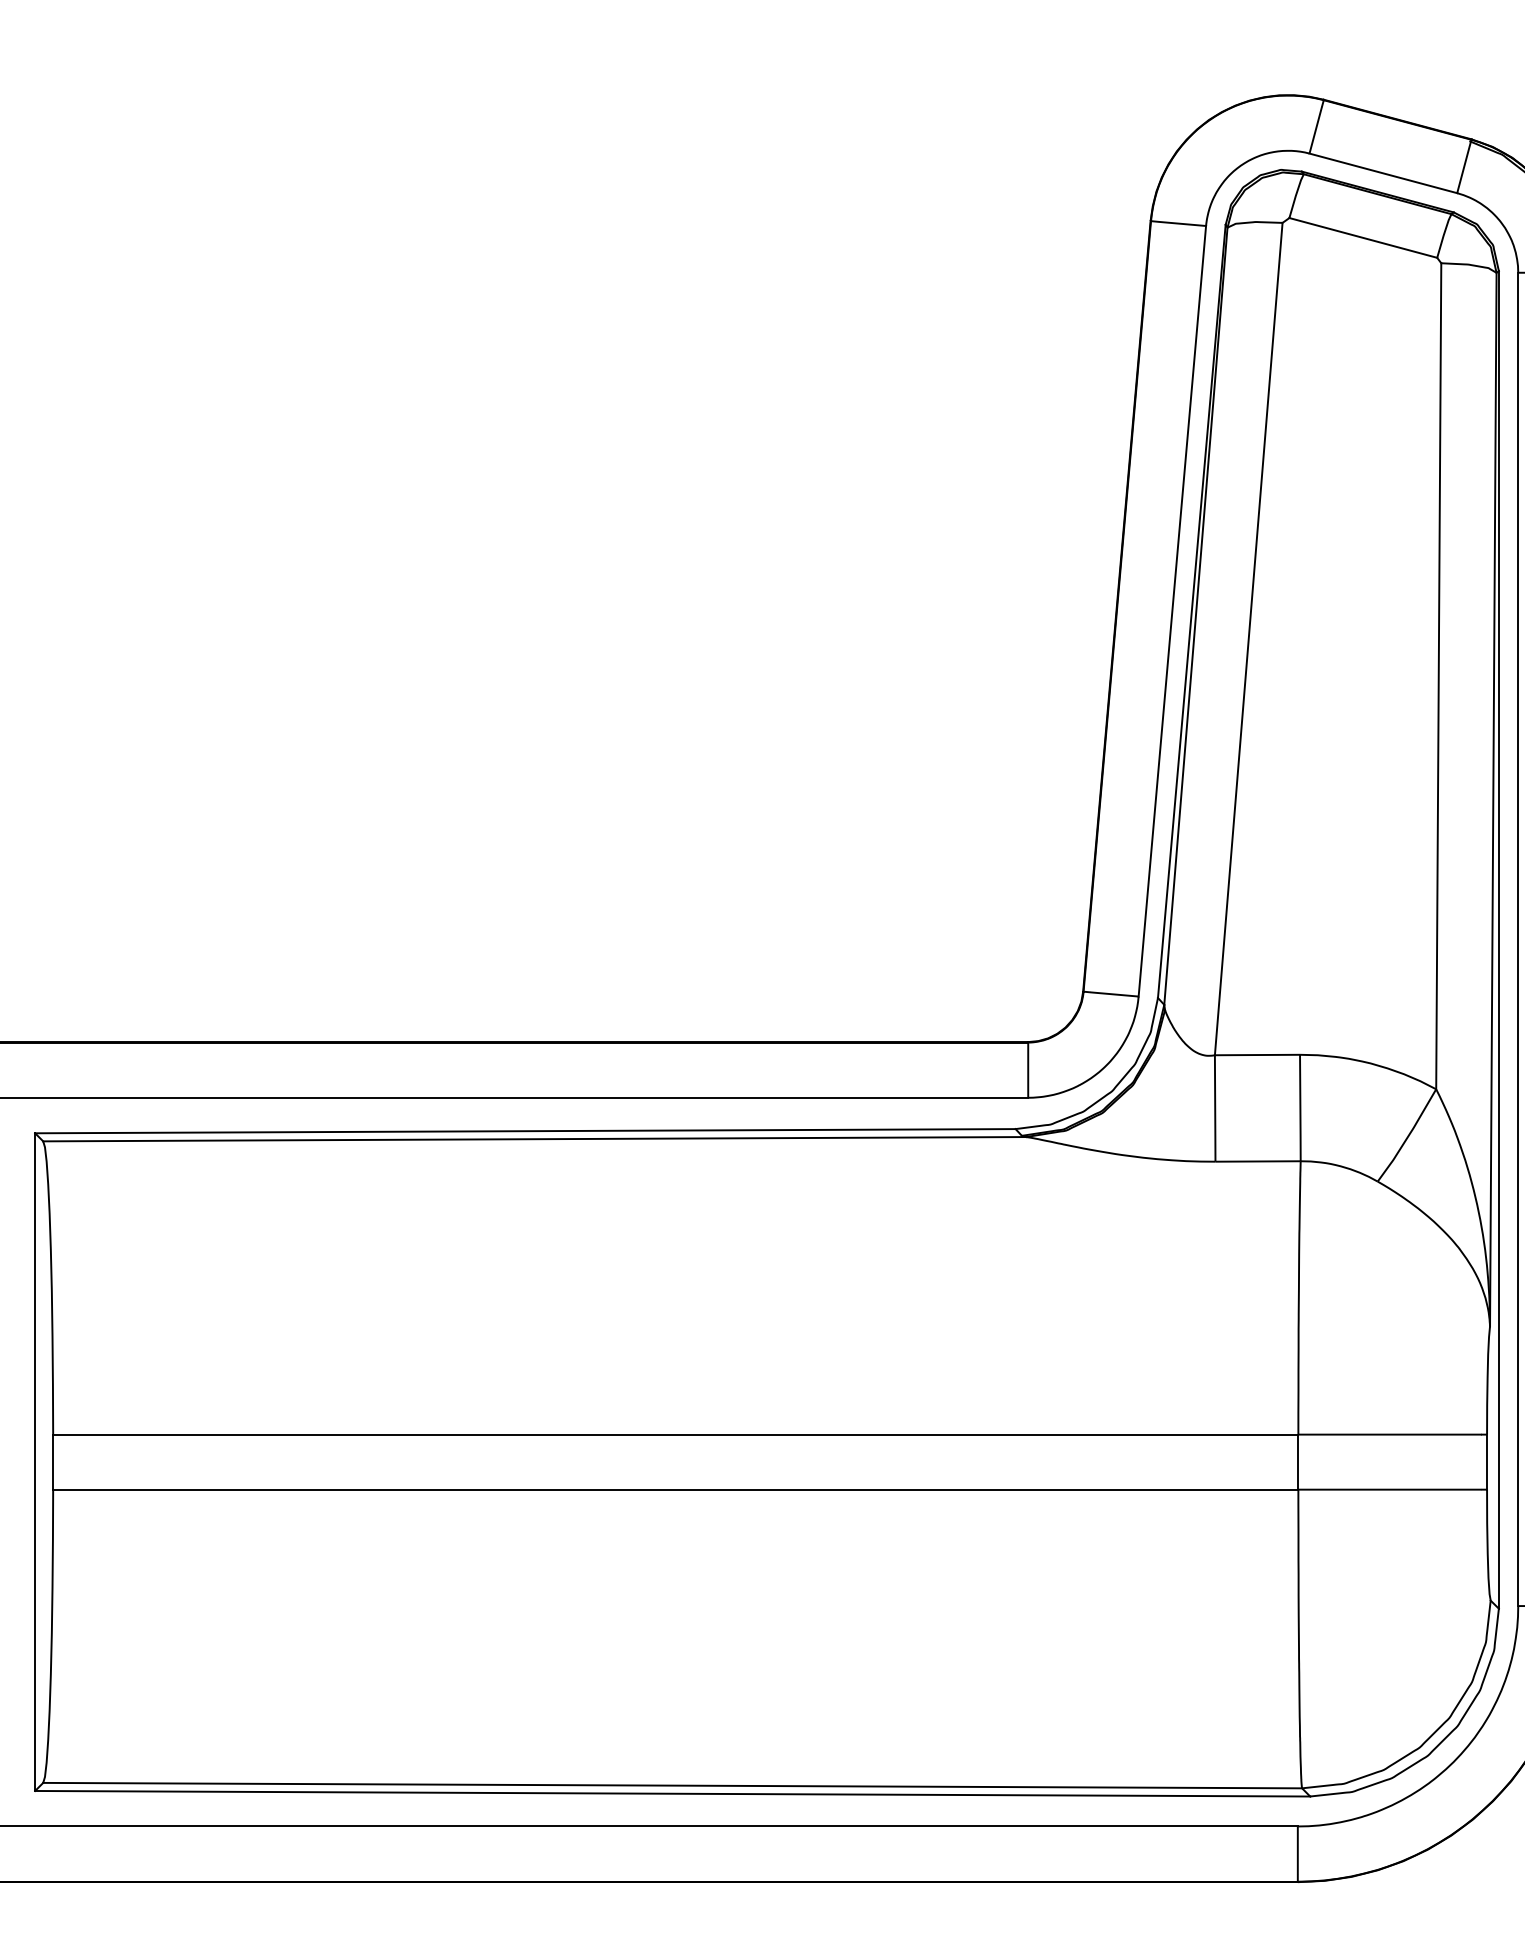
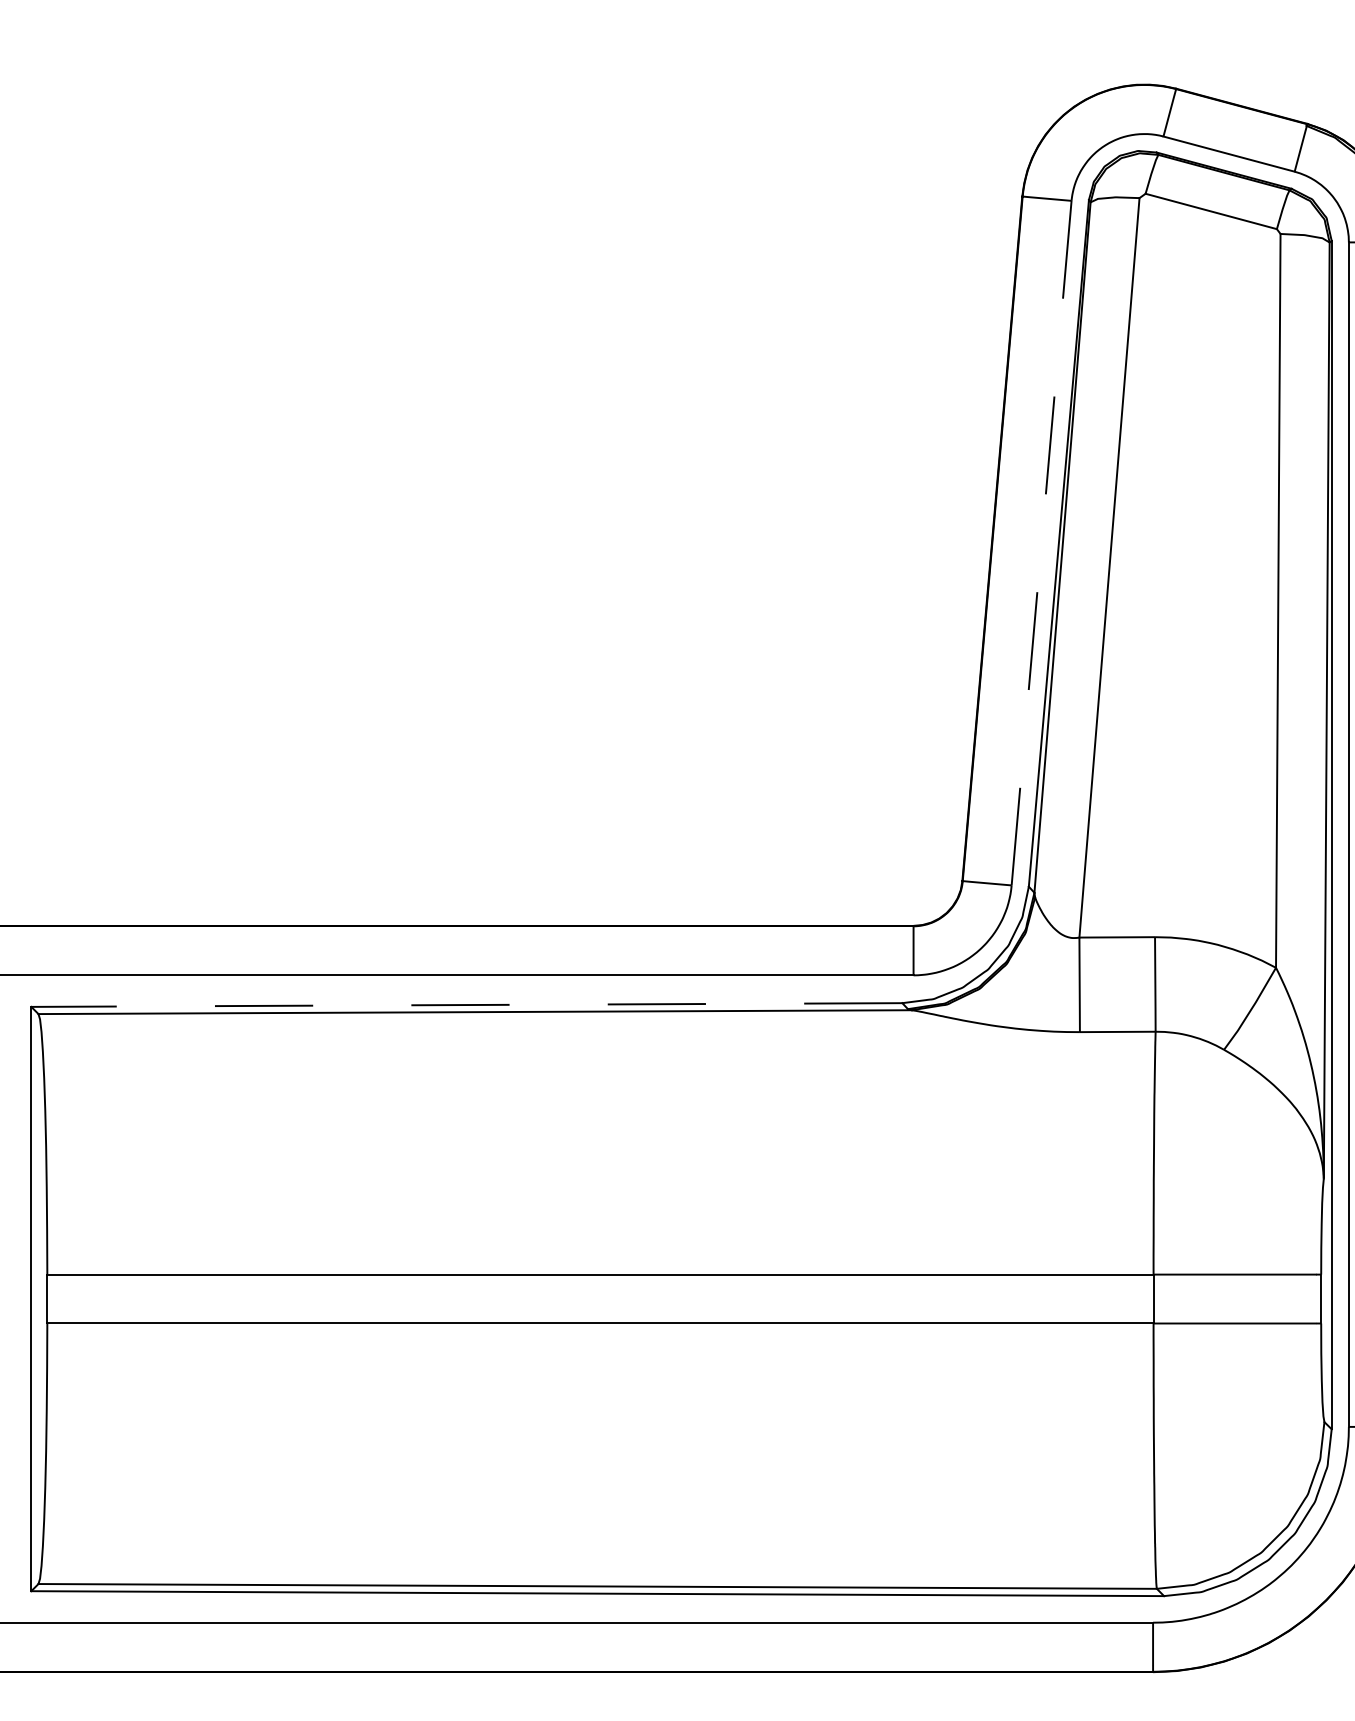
line: (1172, 611) -> (1041, 543), solid -> dashed
line: (524, 1131) -> (466, 1005), solid -> dashed

